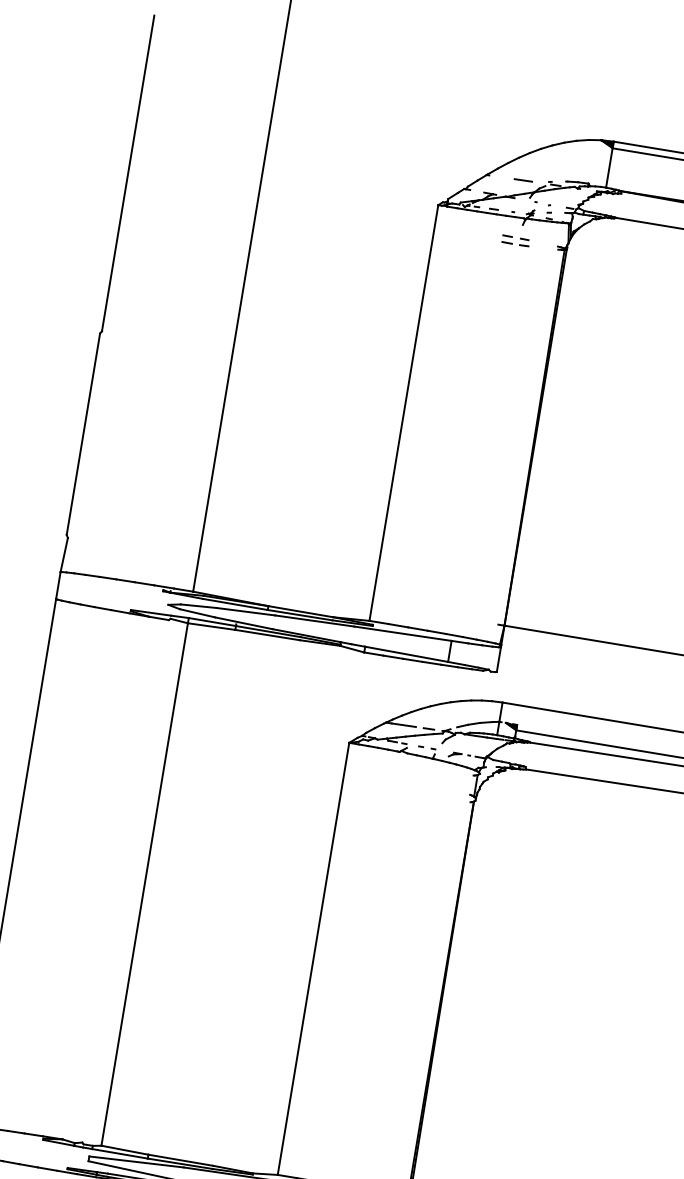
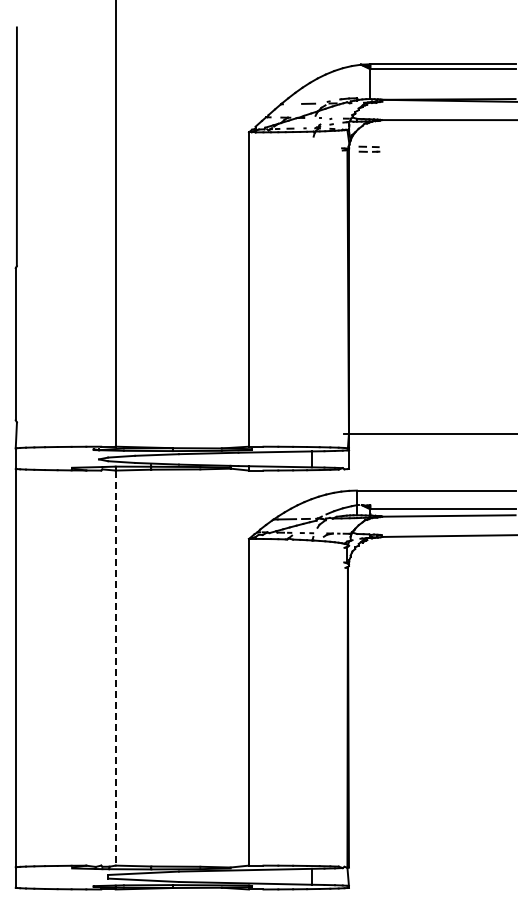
part: (516, 239) -> (369, 148), moved
line: (144, 884) -> (115, 668), solid -> dashed

